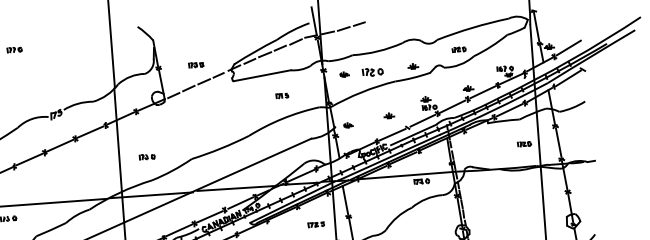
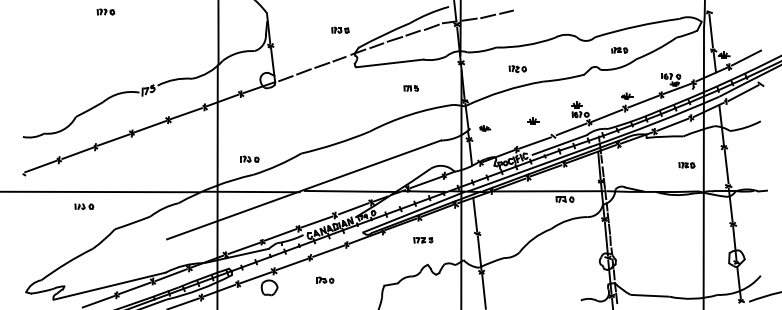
part: (196, 64) -> (340, 29), moved
part: (413, 66) -> (565, 65), removed
part: (372, 72) -> (517, 69), size x0.71
part: (344, 74) -> (485, 69), removed
part: (146, 156) -> (249, 158), moved
part: (316, 224) -> (423, 240), moved

